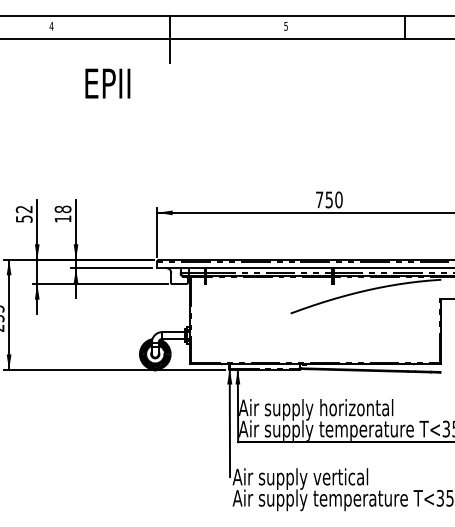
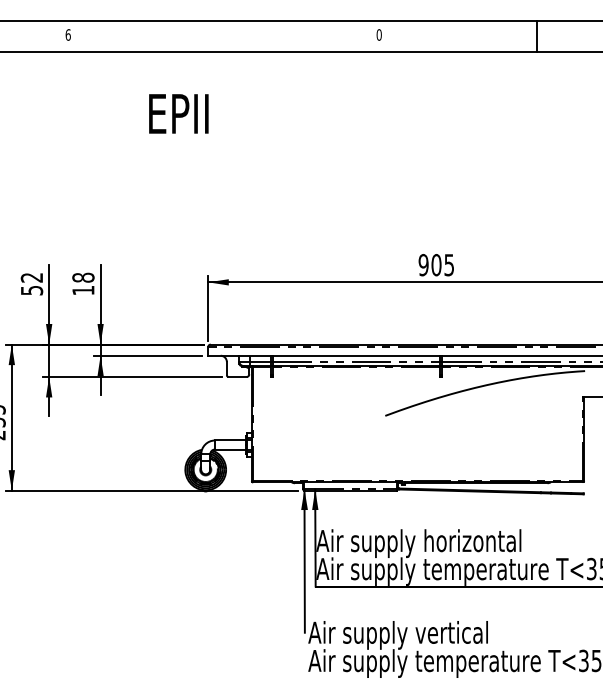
text: (51, 25) -> (67, 34), 4 -> 6
text: (285, 25) -> (378, 34), 5 -> 0
line: (170, 38) -> (225, 51), removed
text: (107, 83) -> (178, 113), moved
text: (329, 200) -> (436, 265), 750 -> 905

